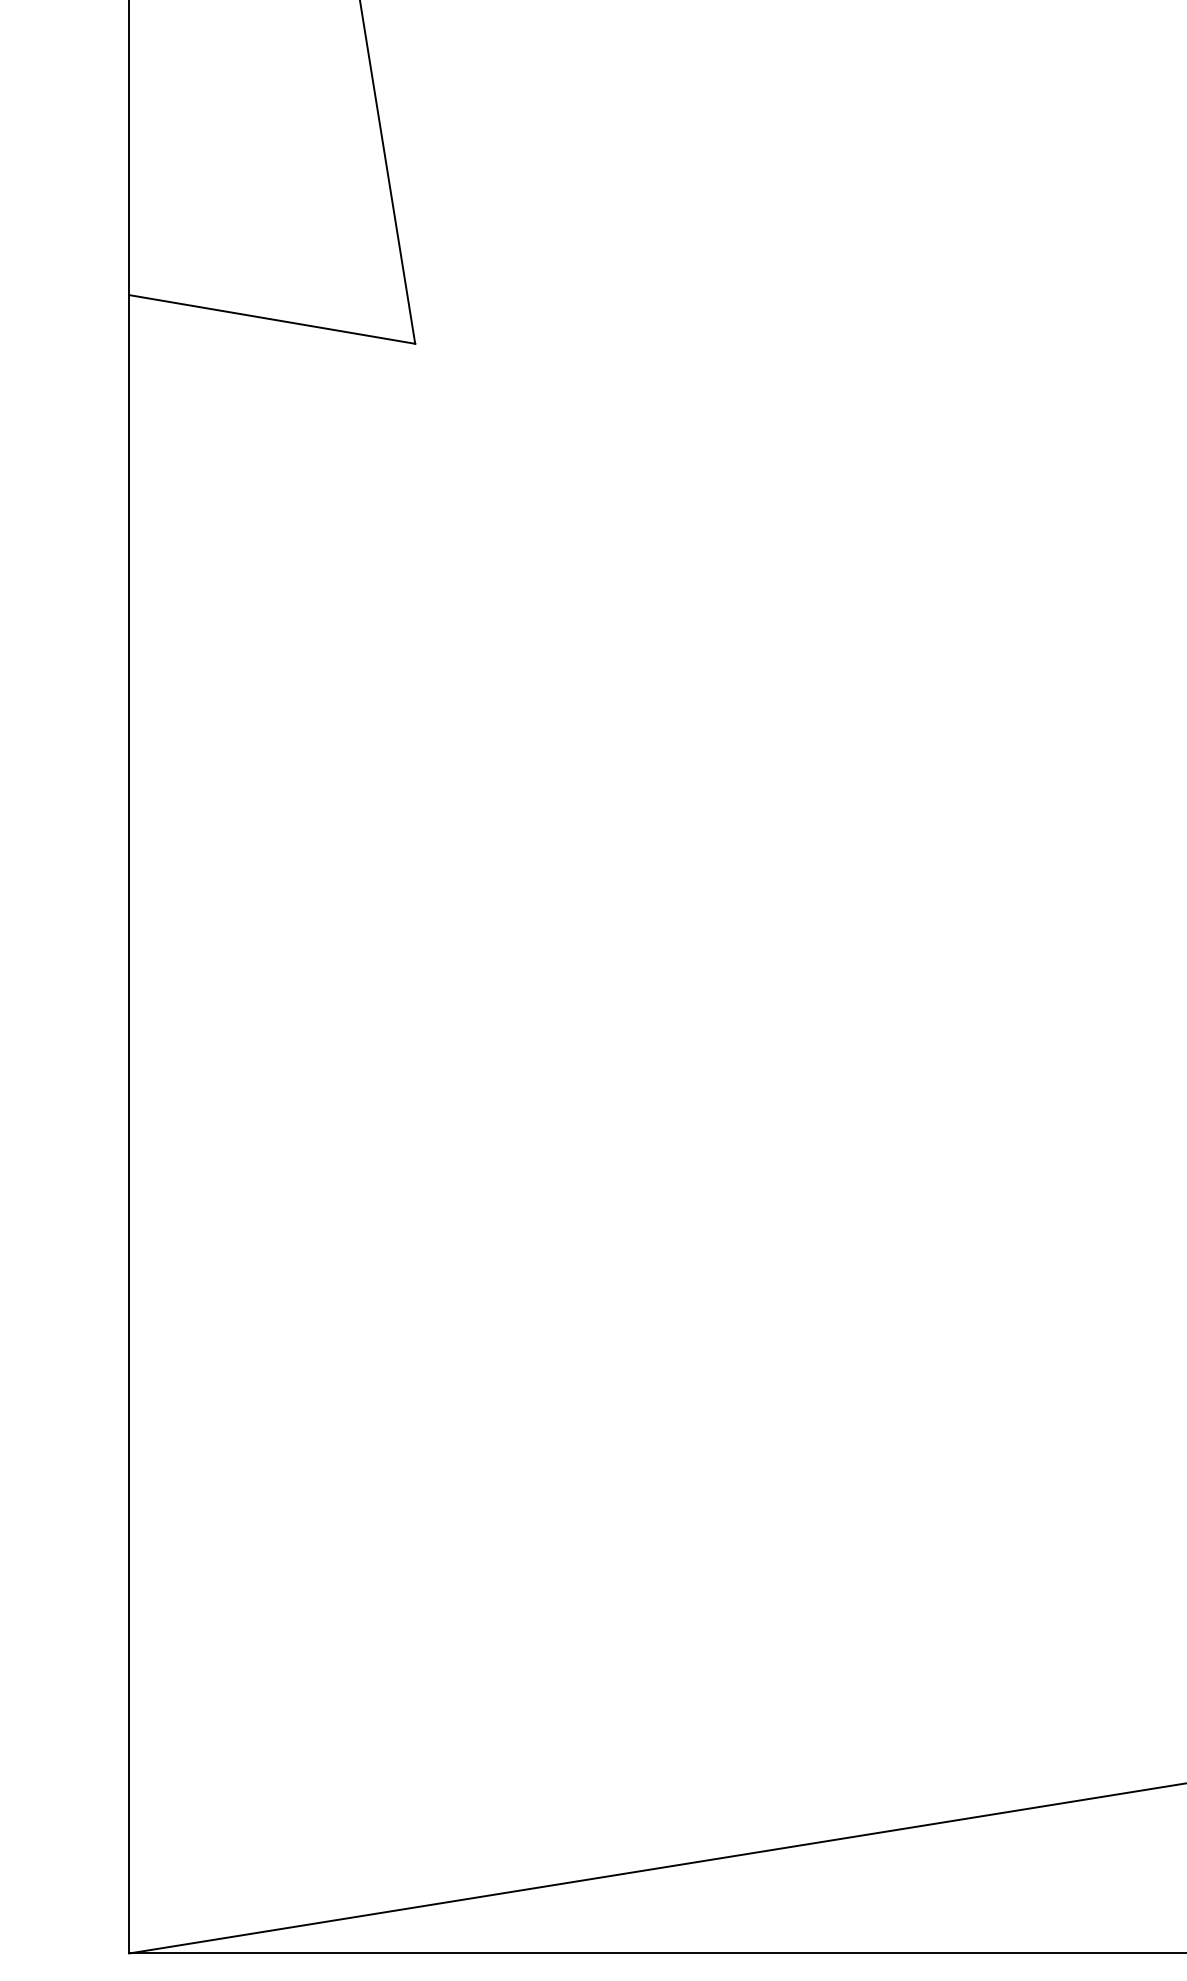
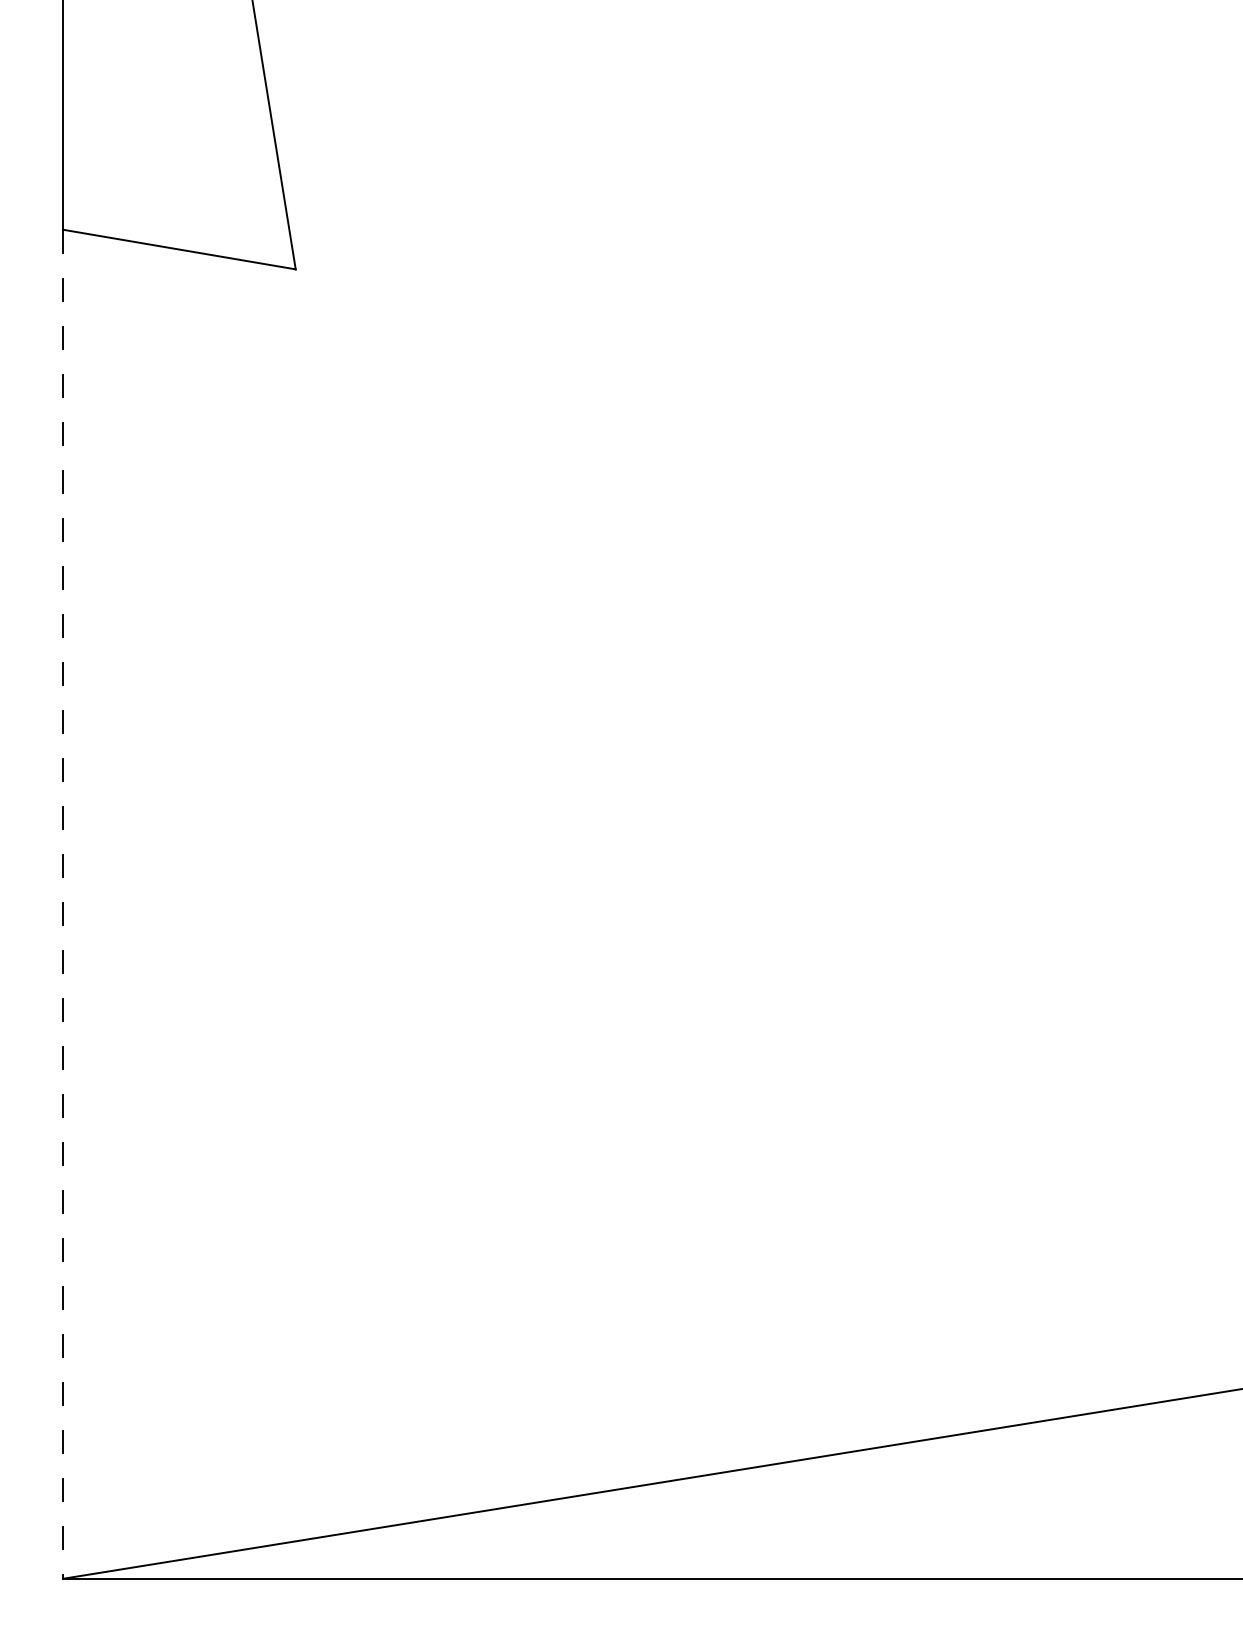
line: (129, 1124) -> (63, 904), solid -> dashed

